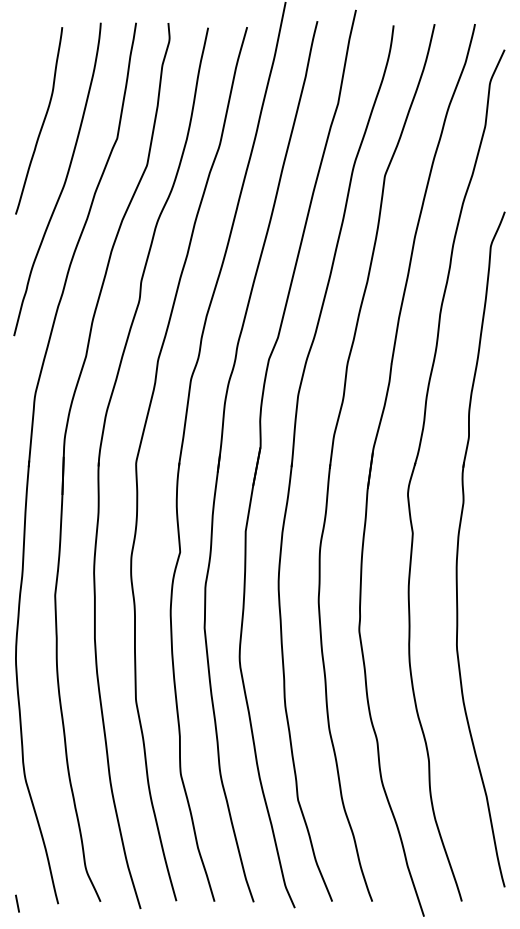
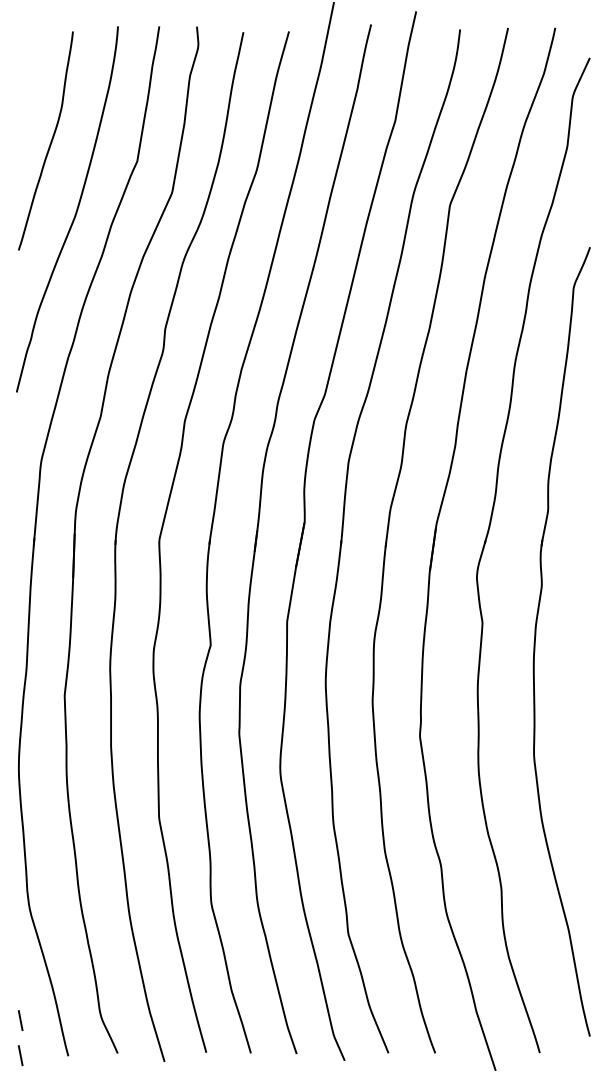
line: (17, 873) -> (20, 1020), added

